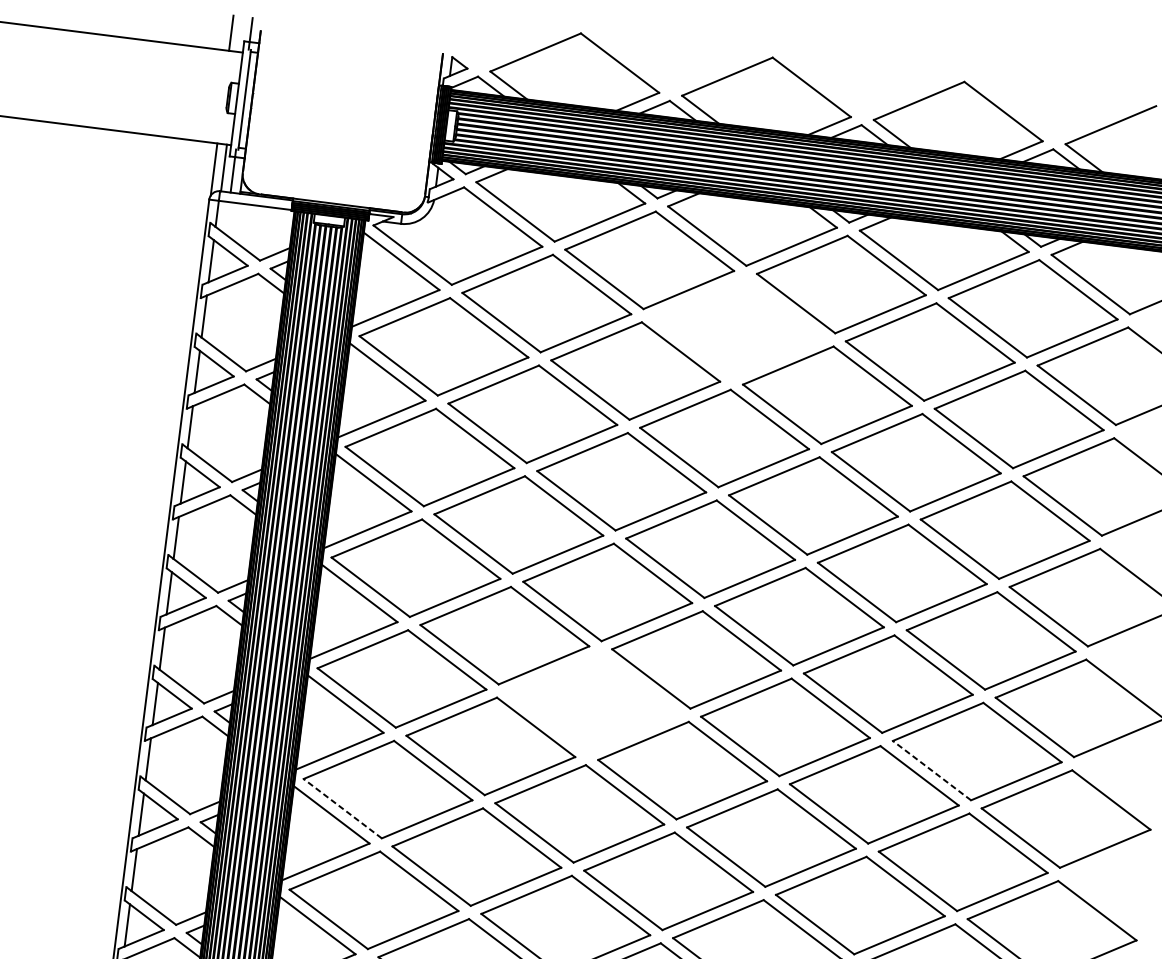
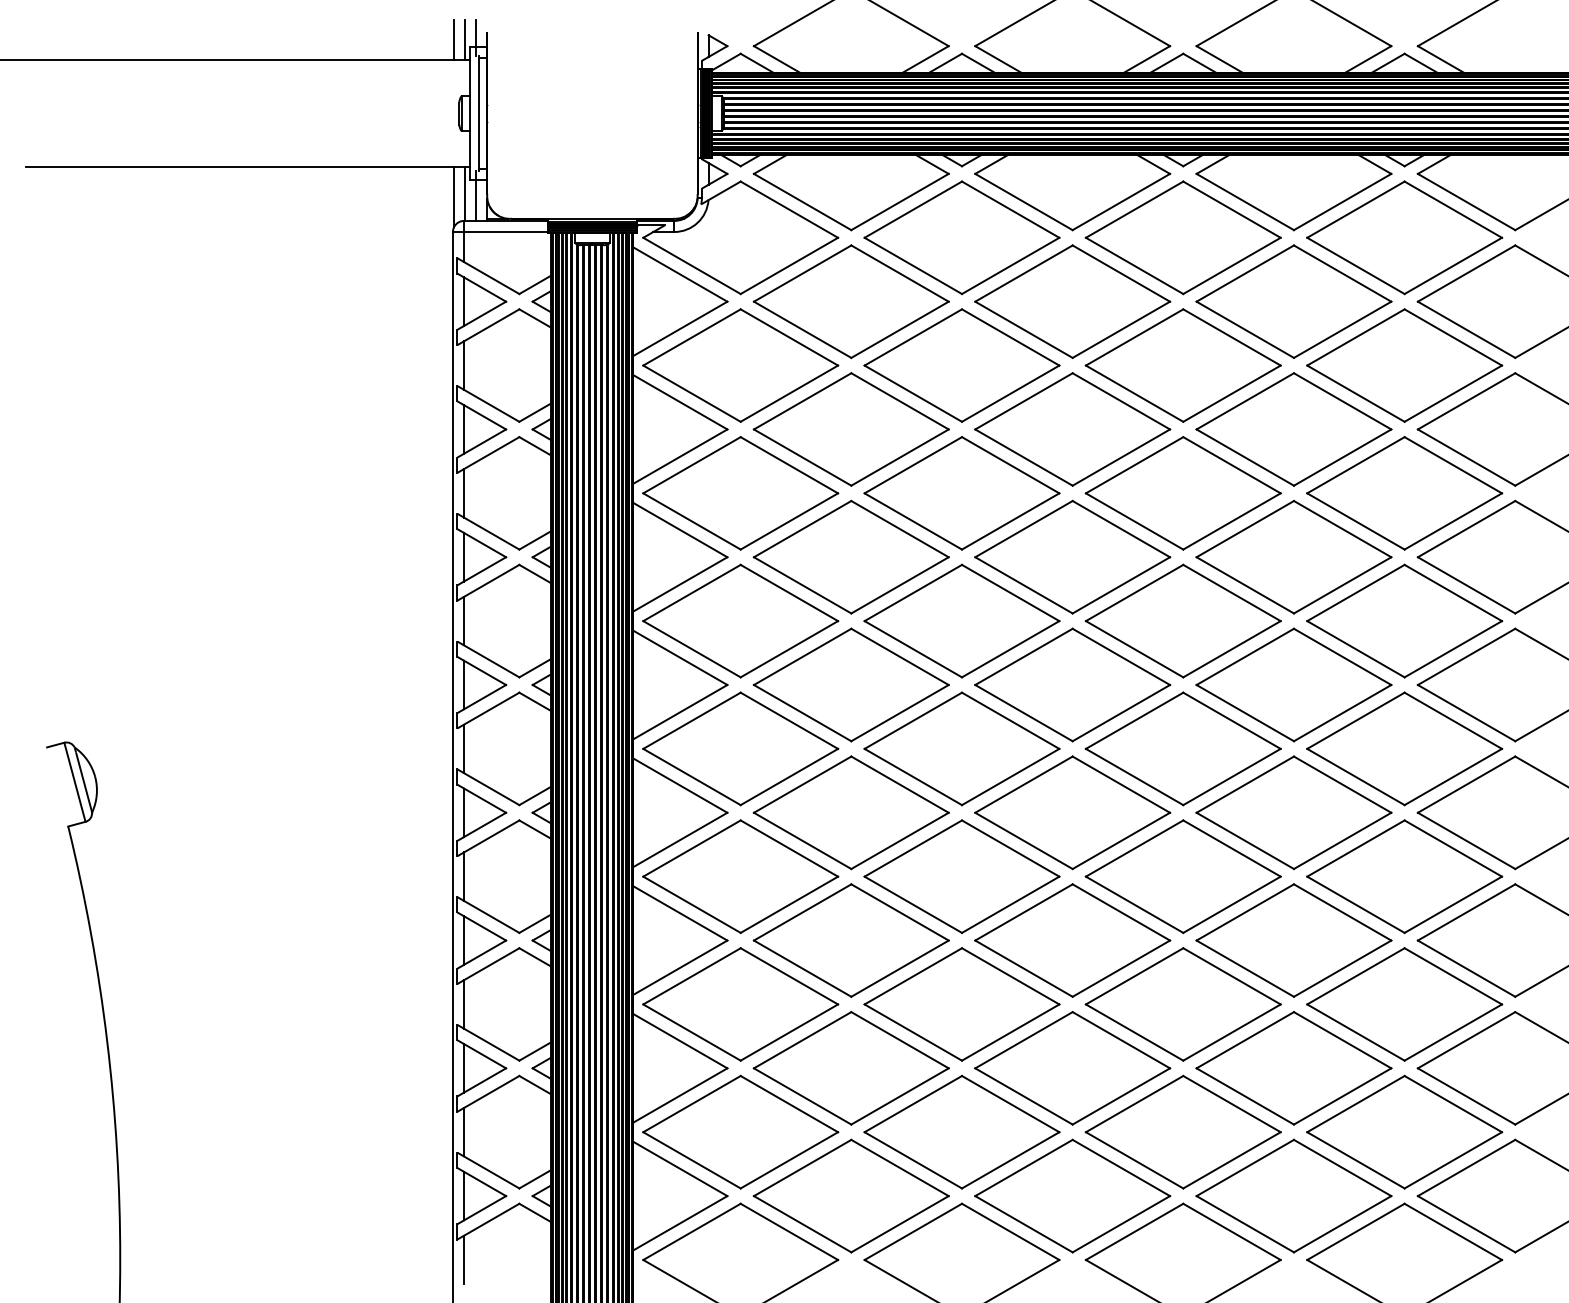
line: (241, 34) -> (465, 39), added
part: (738, 327) -> (1072, 301), added
part: (593, 702) -> (961, 748), added
line: (931, 770) -> (1355, 776), dashed -> solid
line: (342, 808) -> (691, 904), dashed -> solid

